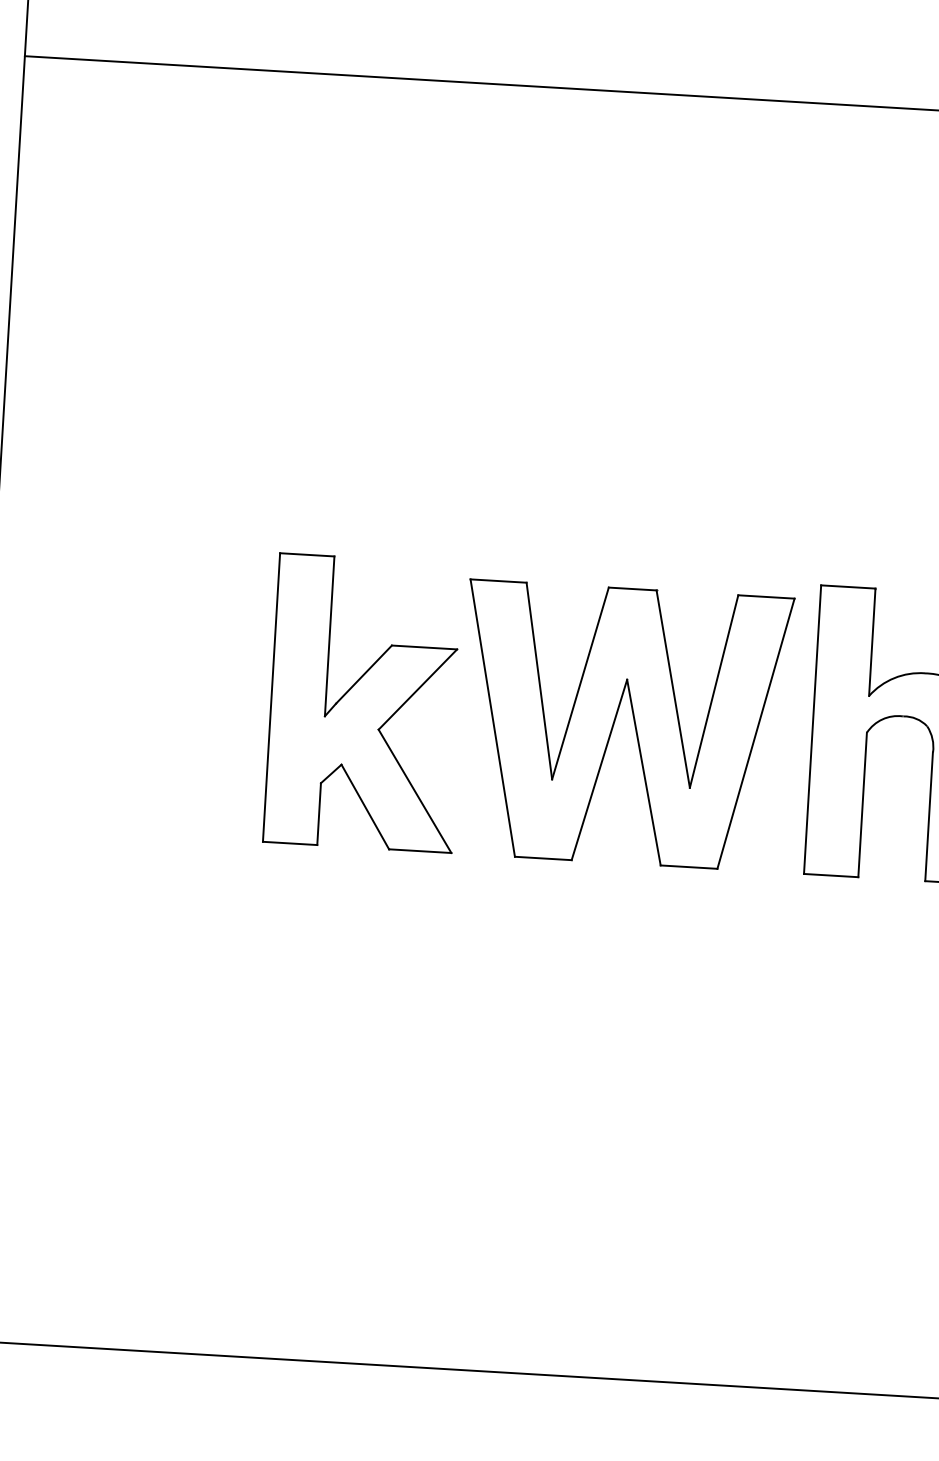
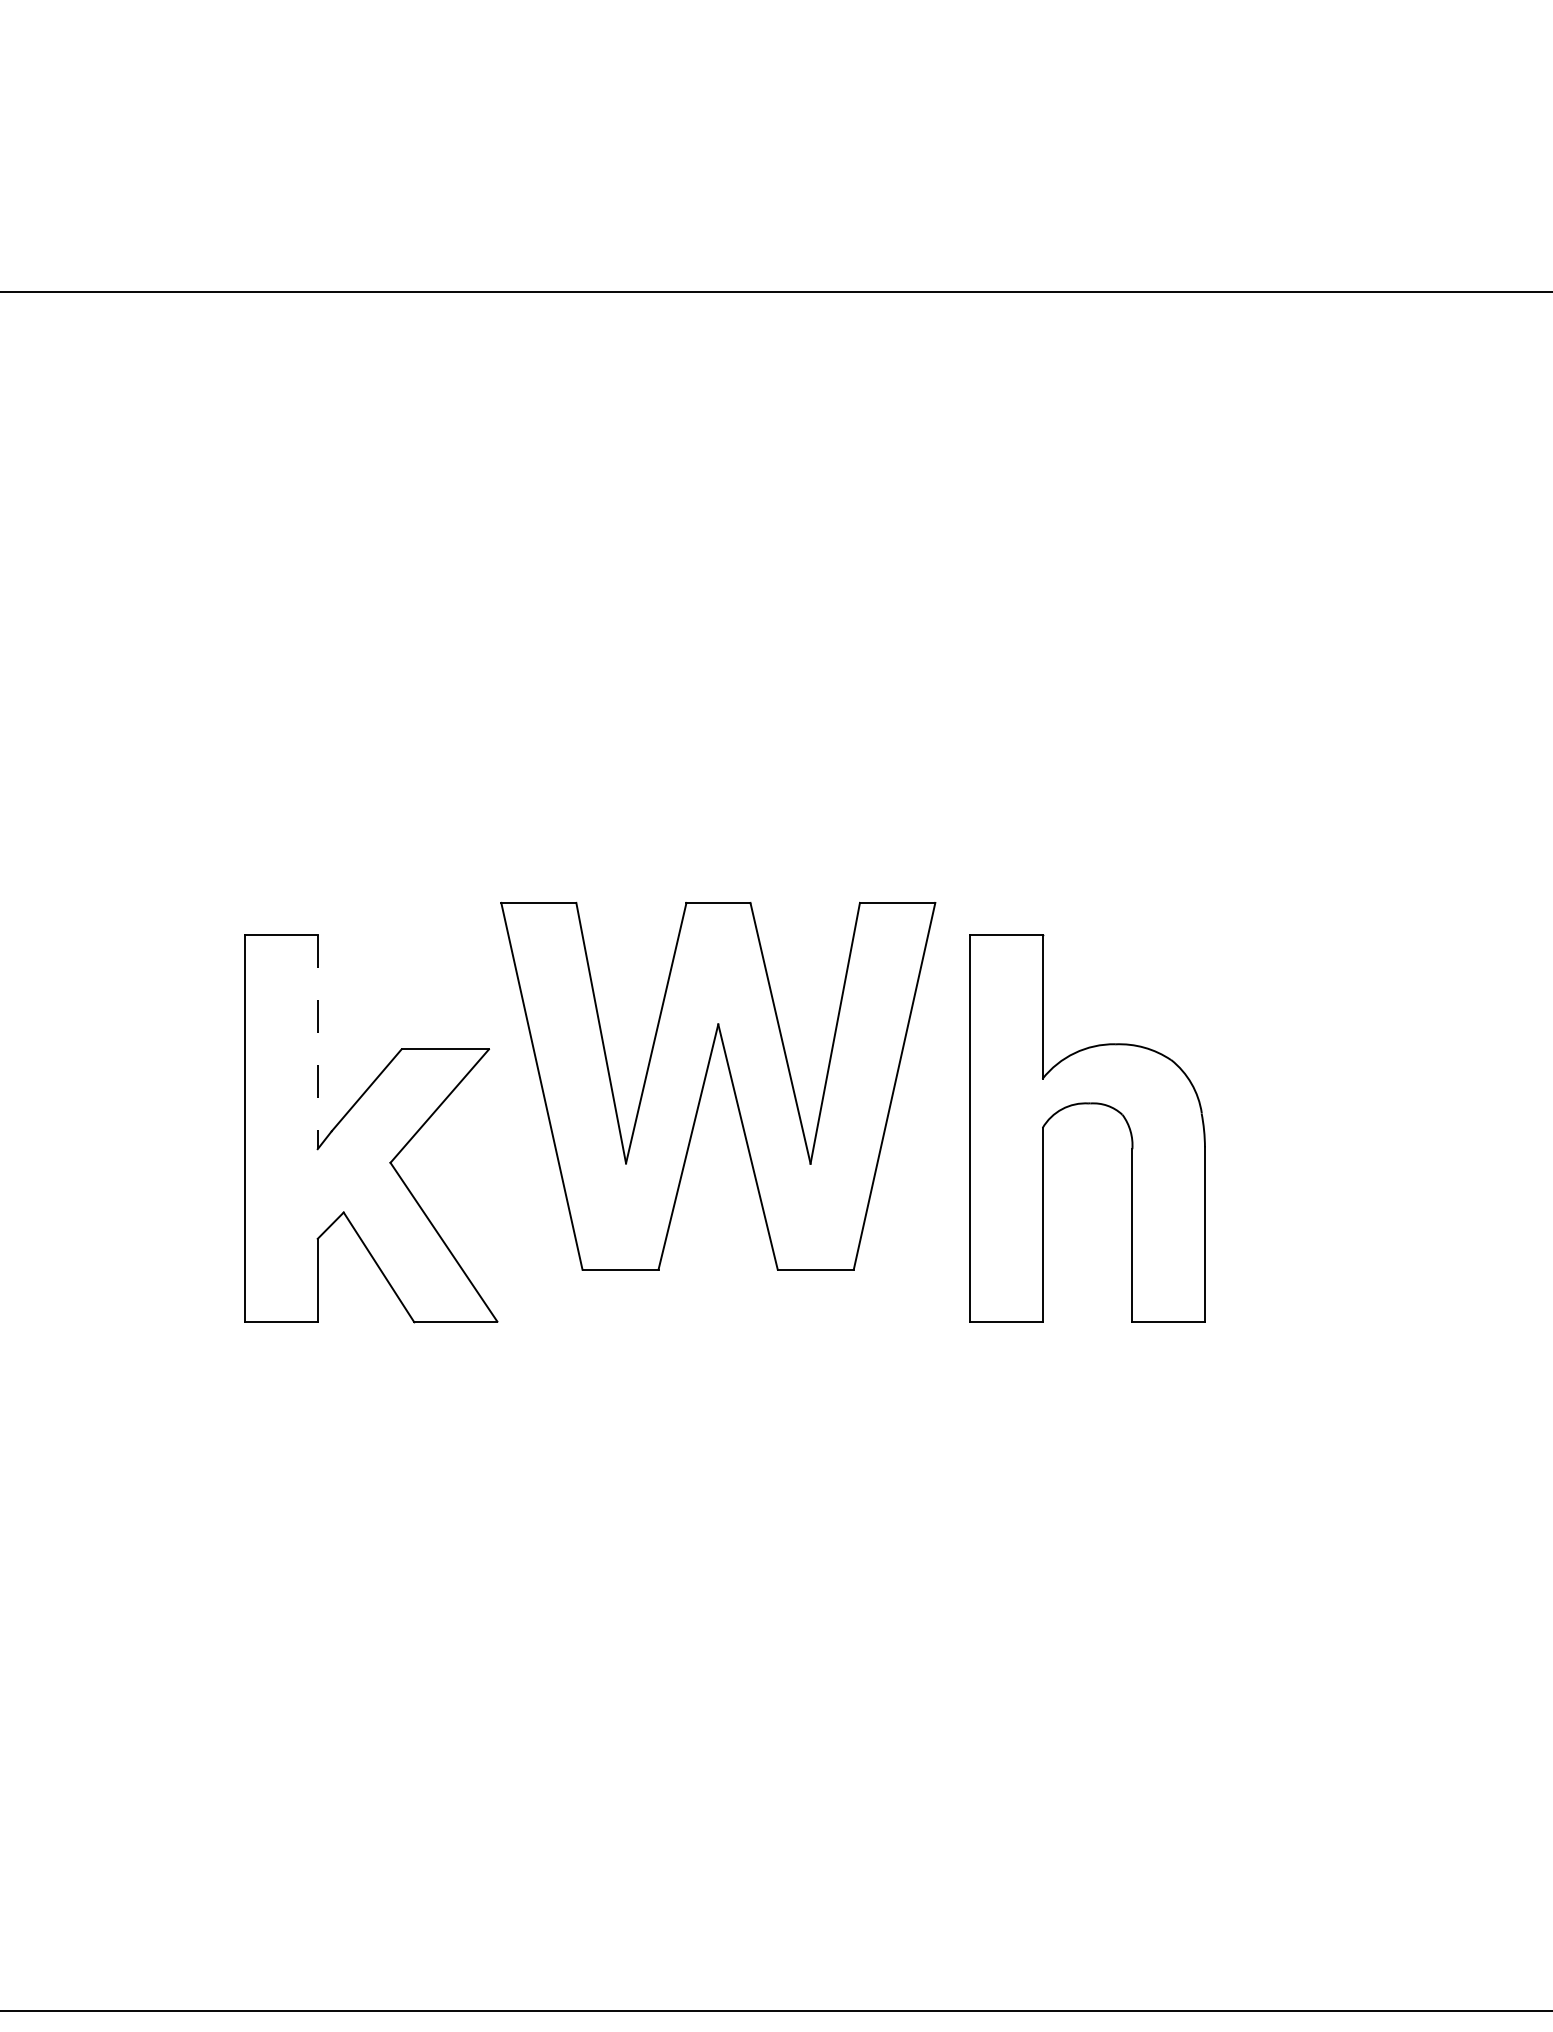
line: (329, 636) -> (317, 1042), solid -> dashed
part: (634, 724) -> (731, 1083), moved

